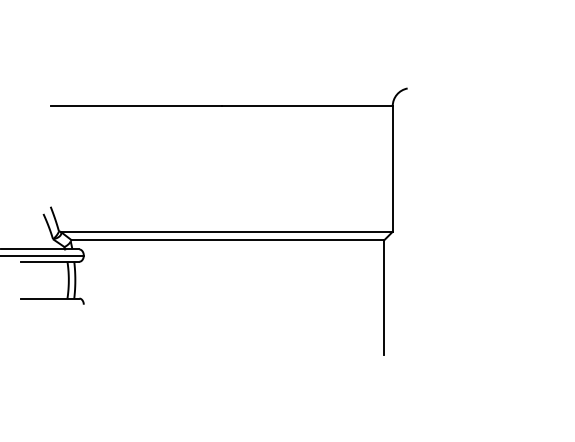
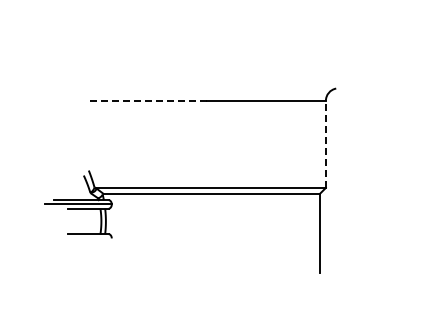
line: (135, 105) -> (147, 100), solid -> dashed
line: (392, 169) -> (325, 144), solid -> dashed

